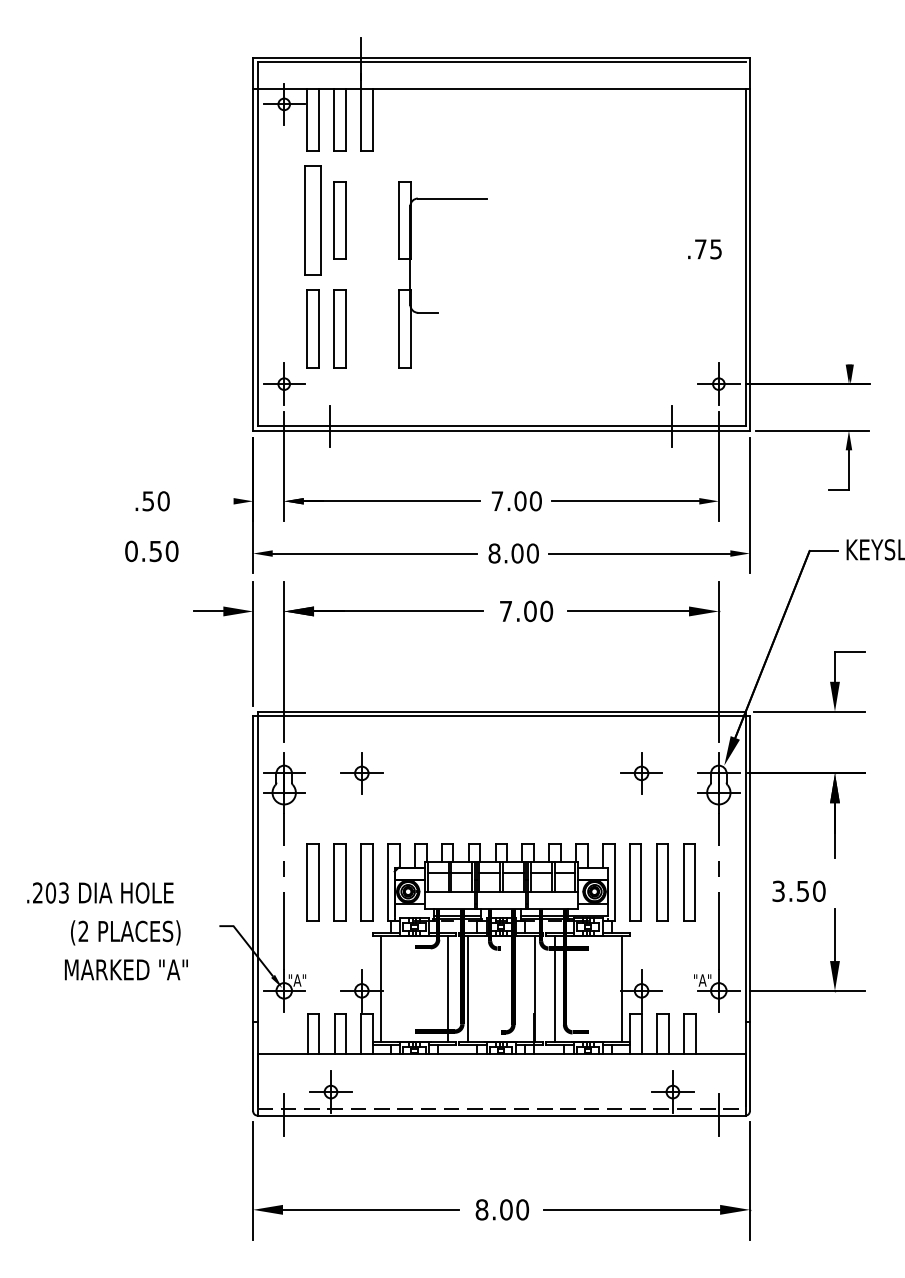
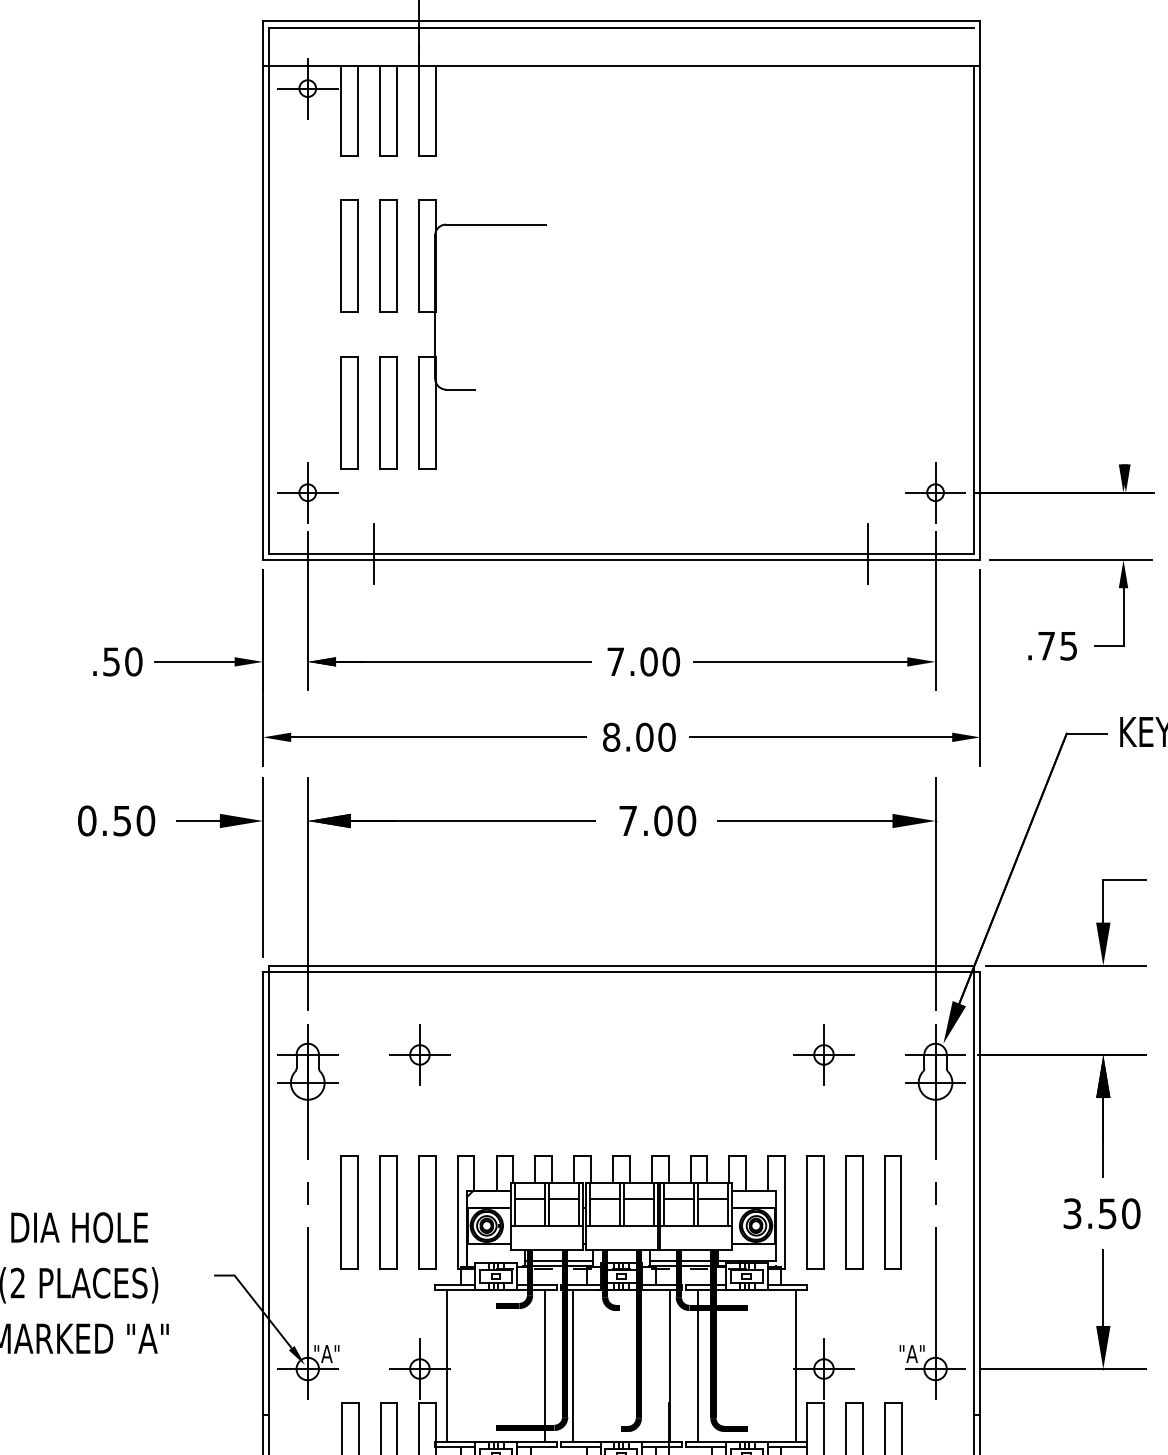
part: (312, 220) -> (348, 256), size x0.71
text: (704, 249) -> (1052, 646), moved
part: (410, 274) -> (435, 334), moved
line: (205, 501) -> (194, 662), added
text: (151, 551) -> (116, 821), moved
text: (798, 890) -> (1101, 1212), moved

